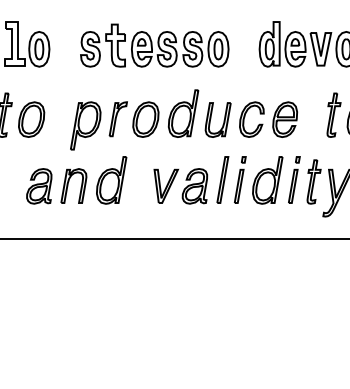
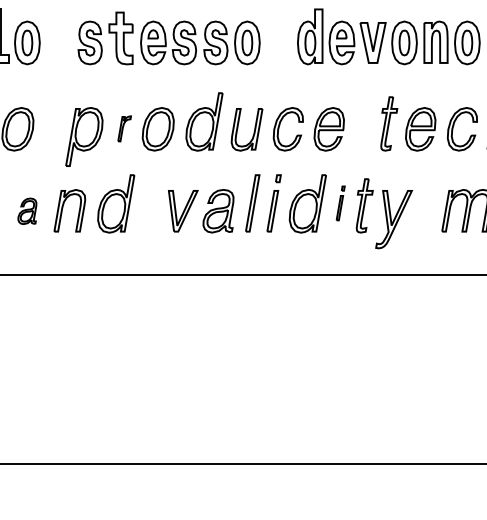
part: (118, 118) -> (124, 128), size x0.6
part: (294, 180) -> (340, 203), size x0.6
part: (39, 186) -> (27, 211), size x0.6

